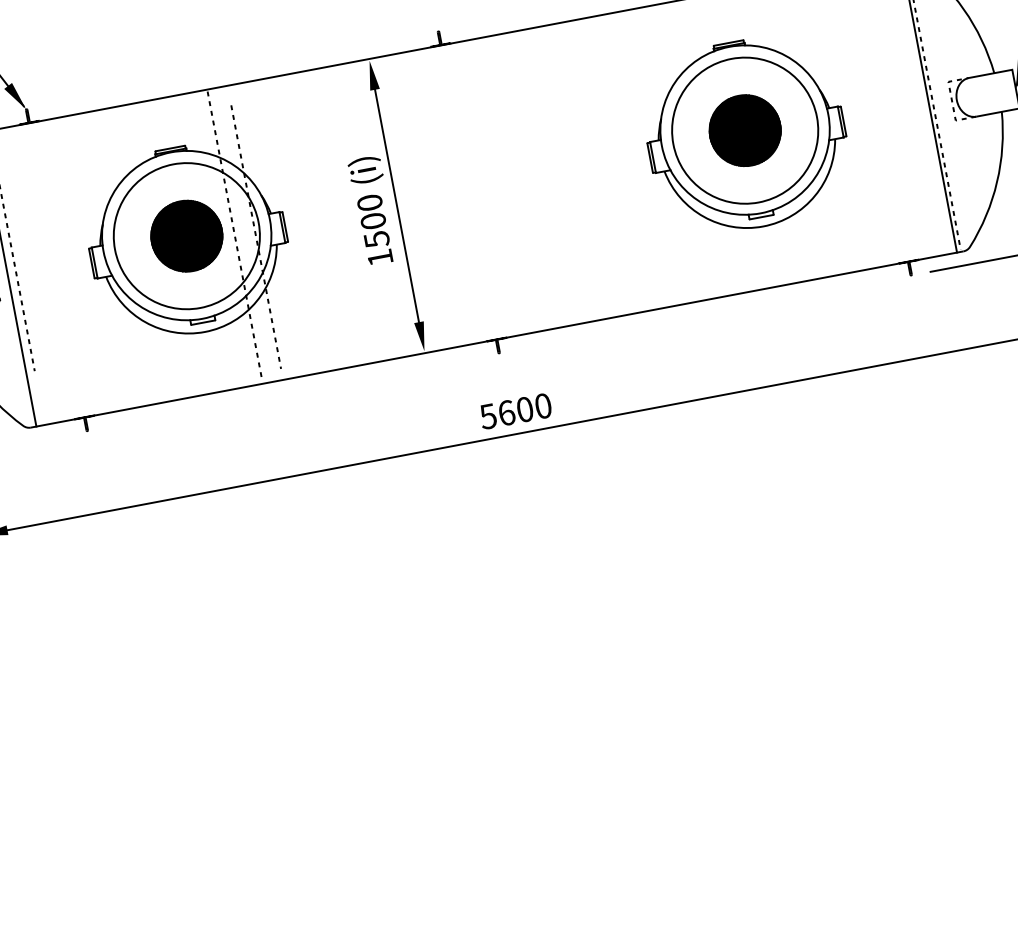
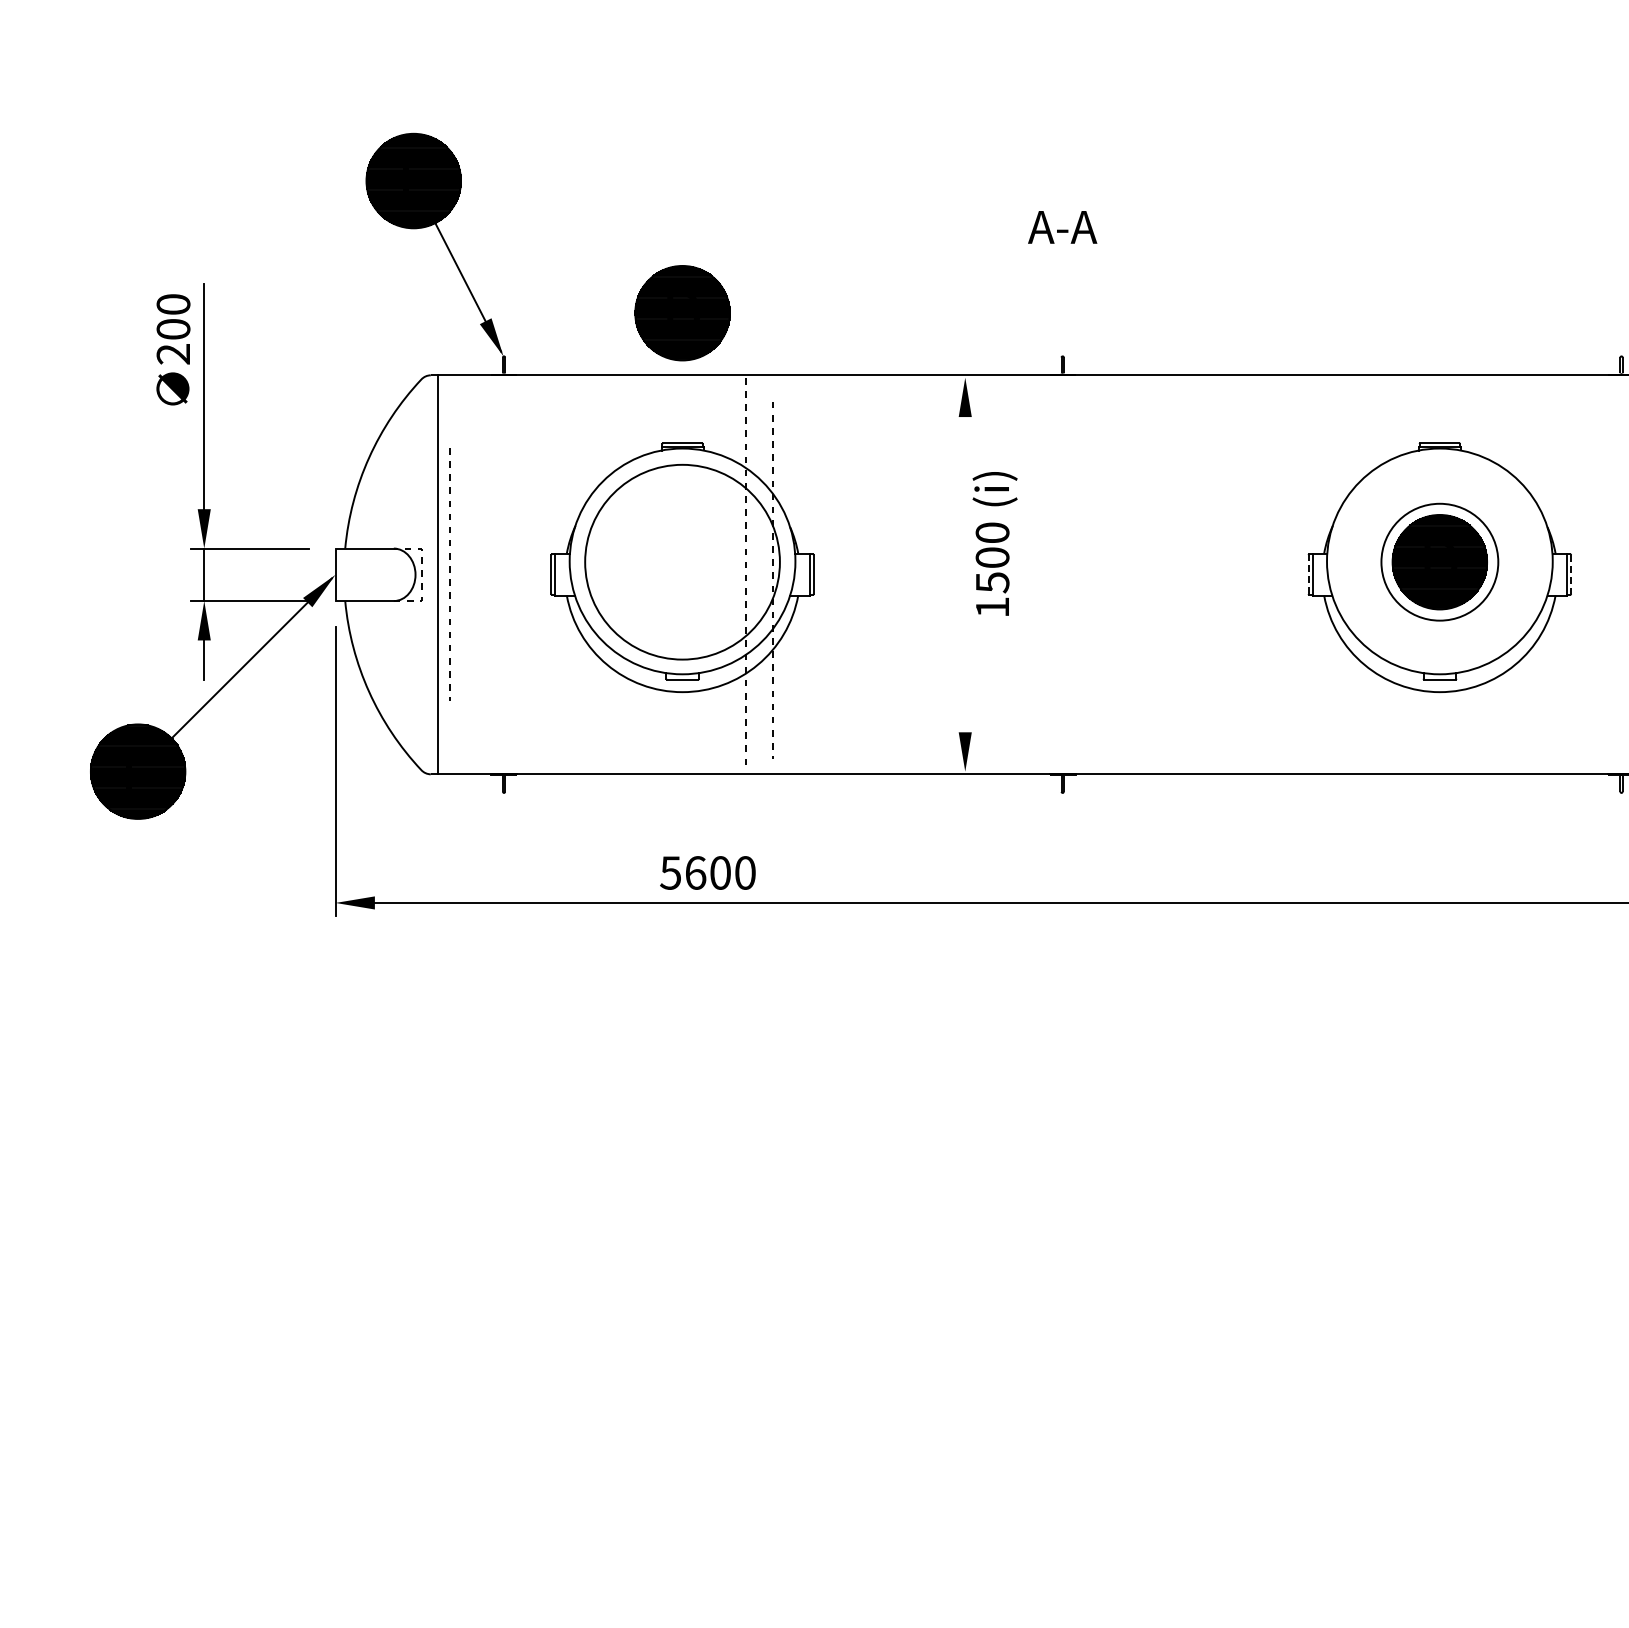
line: (844, 122) -> (1571, 575), solid -> dashed
circle: (744, 130) -> (1439, 561), size x0.6
line: (650, 158) -> (1308, 574), solid -> dashed
line: (397, 205) -> (965, 574), removed
text: (372, 210) -> (994, 543), moved
part: (186, 236) -> (682, 313), moved
text: (515, 411) -> (707, 872), moved

